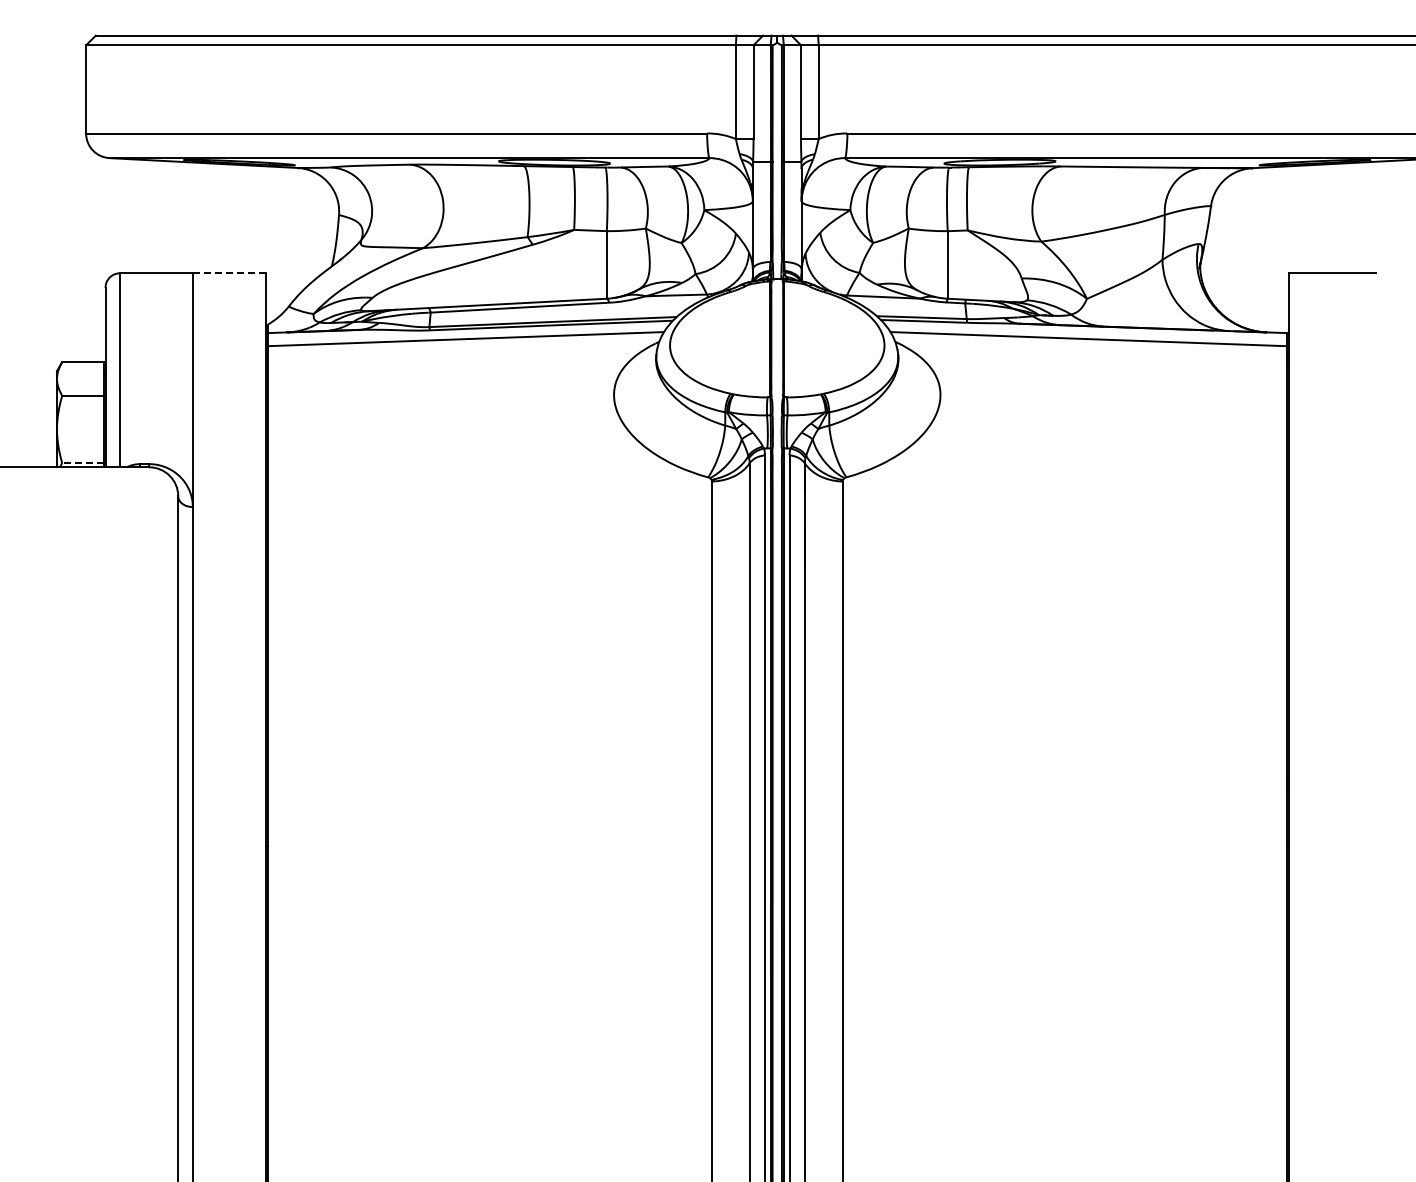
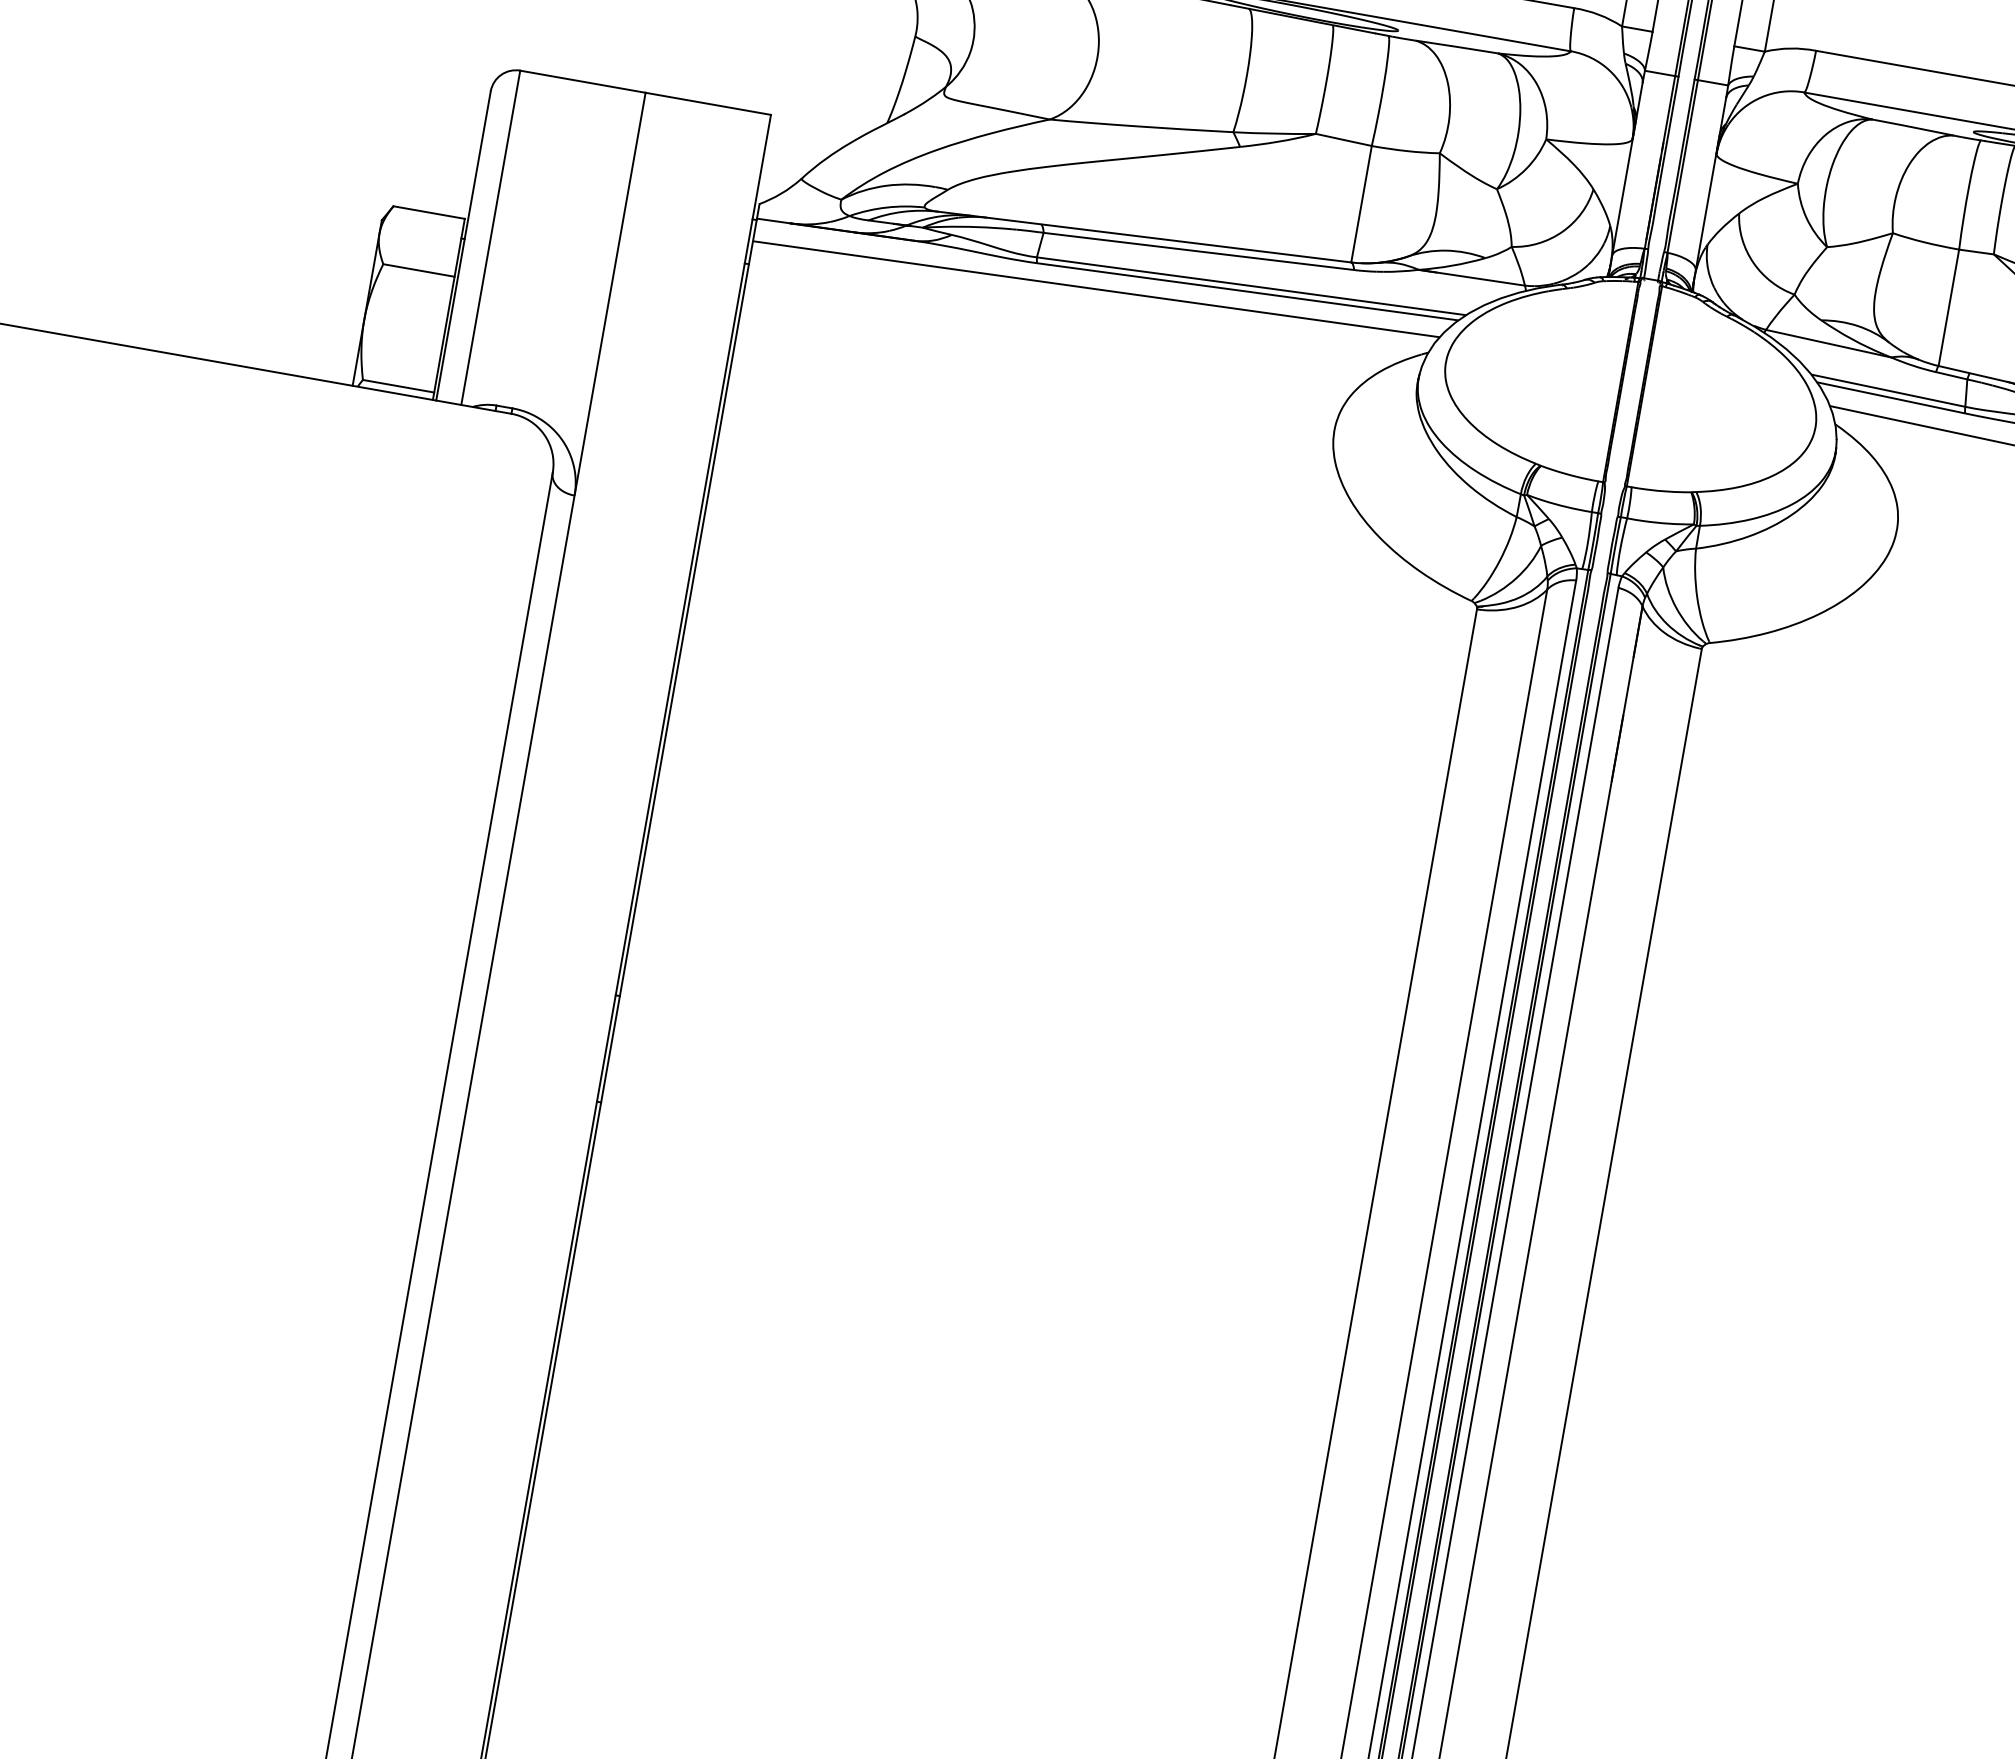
line: (228, 273) -> (707, 103), dashed -> solid
line: (82, 462) -> (398, 385), dashed -> solid

